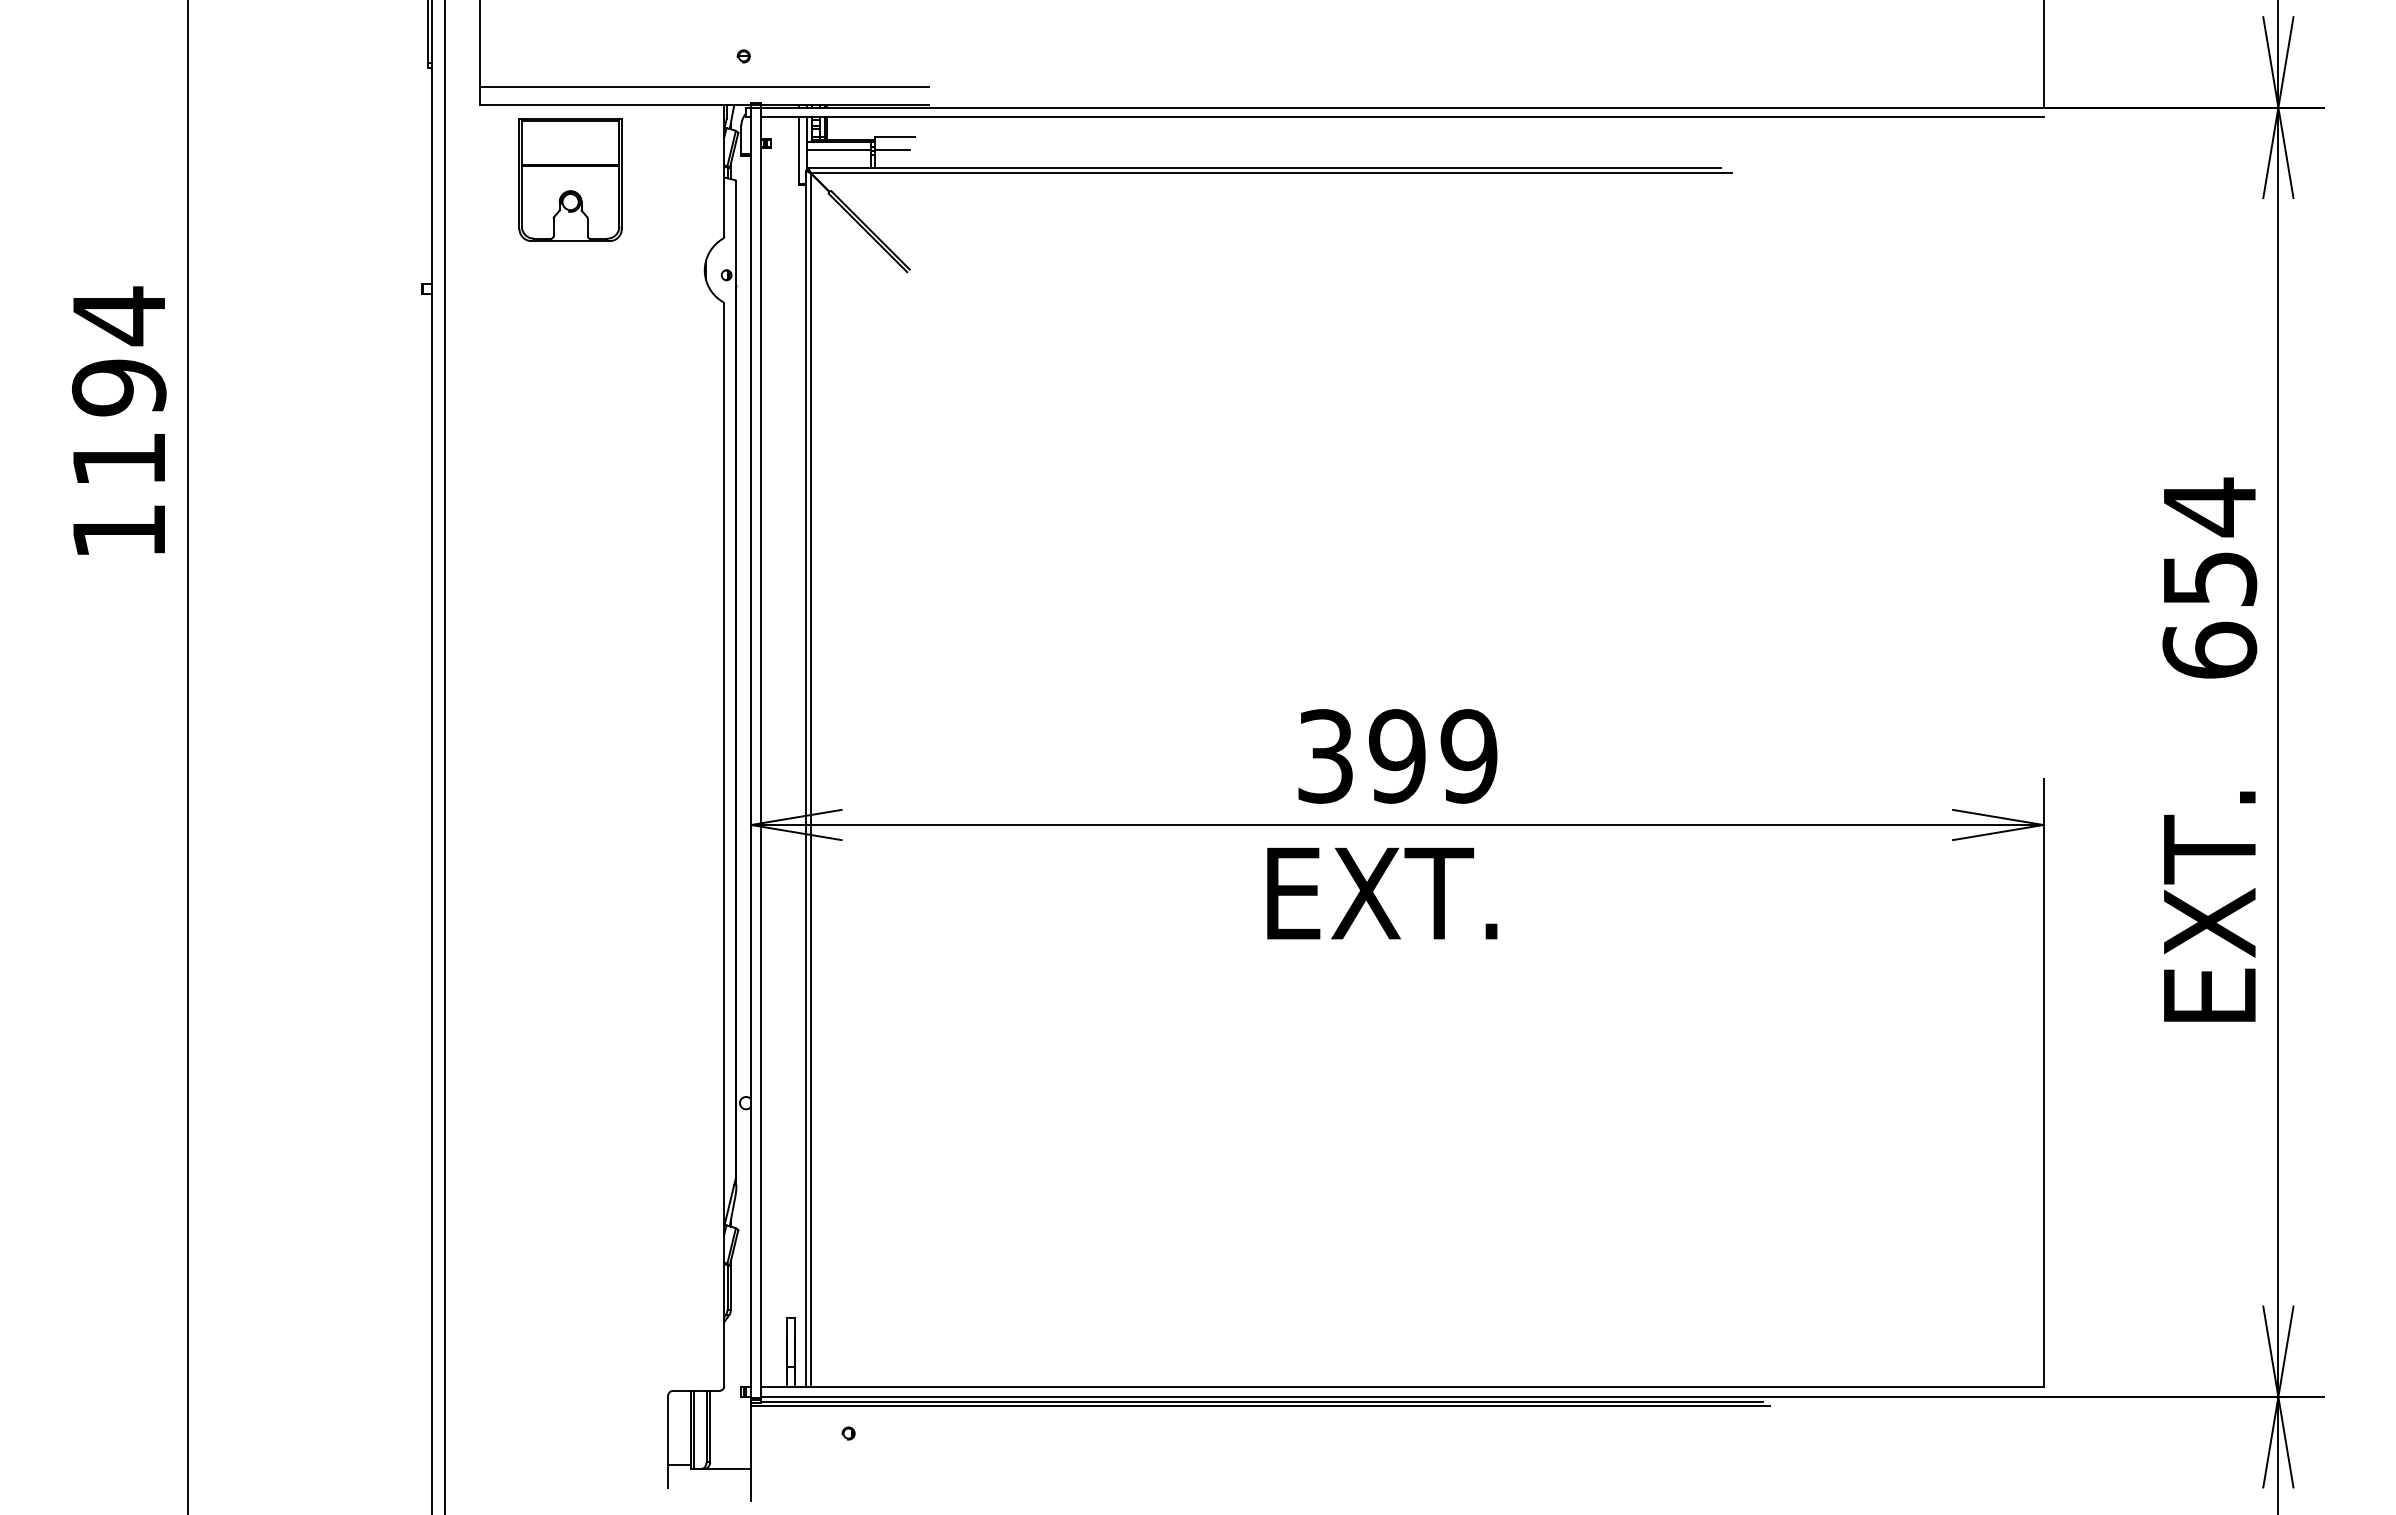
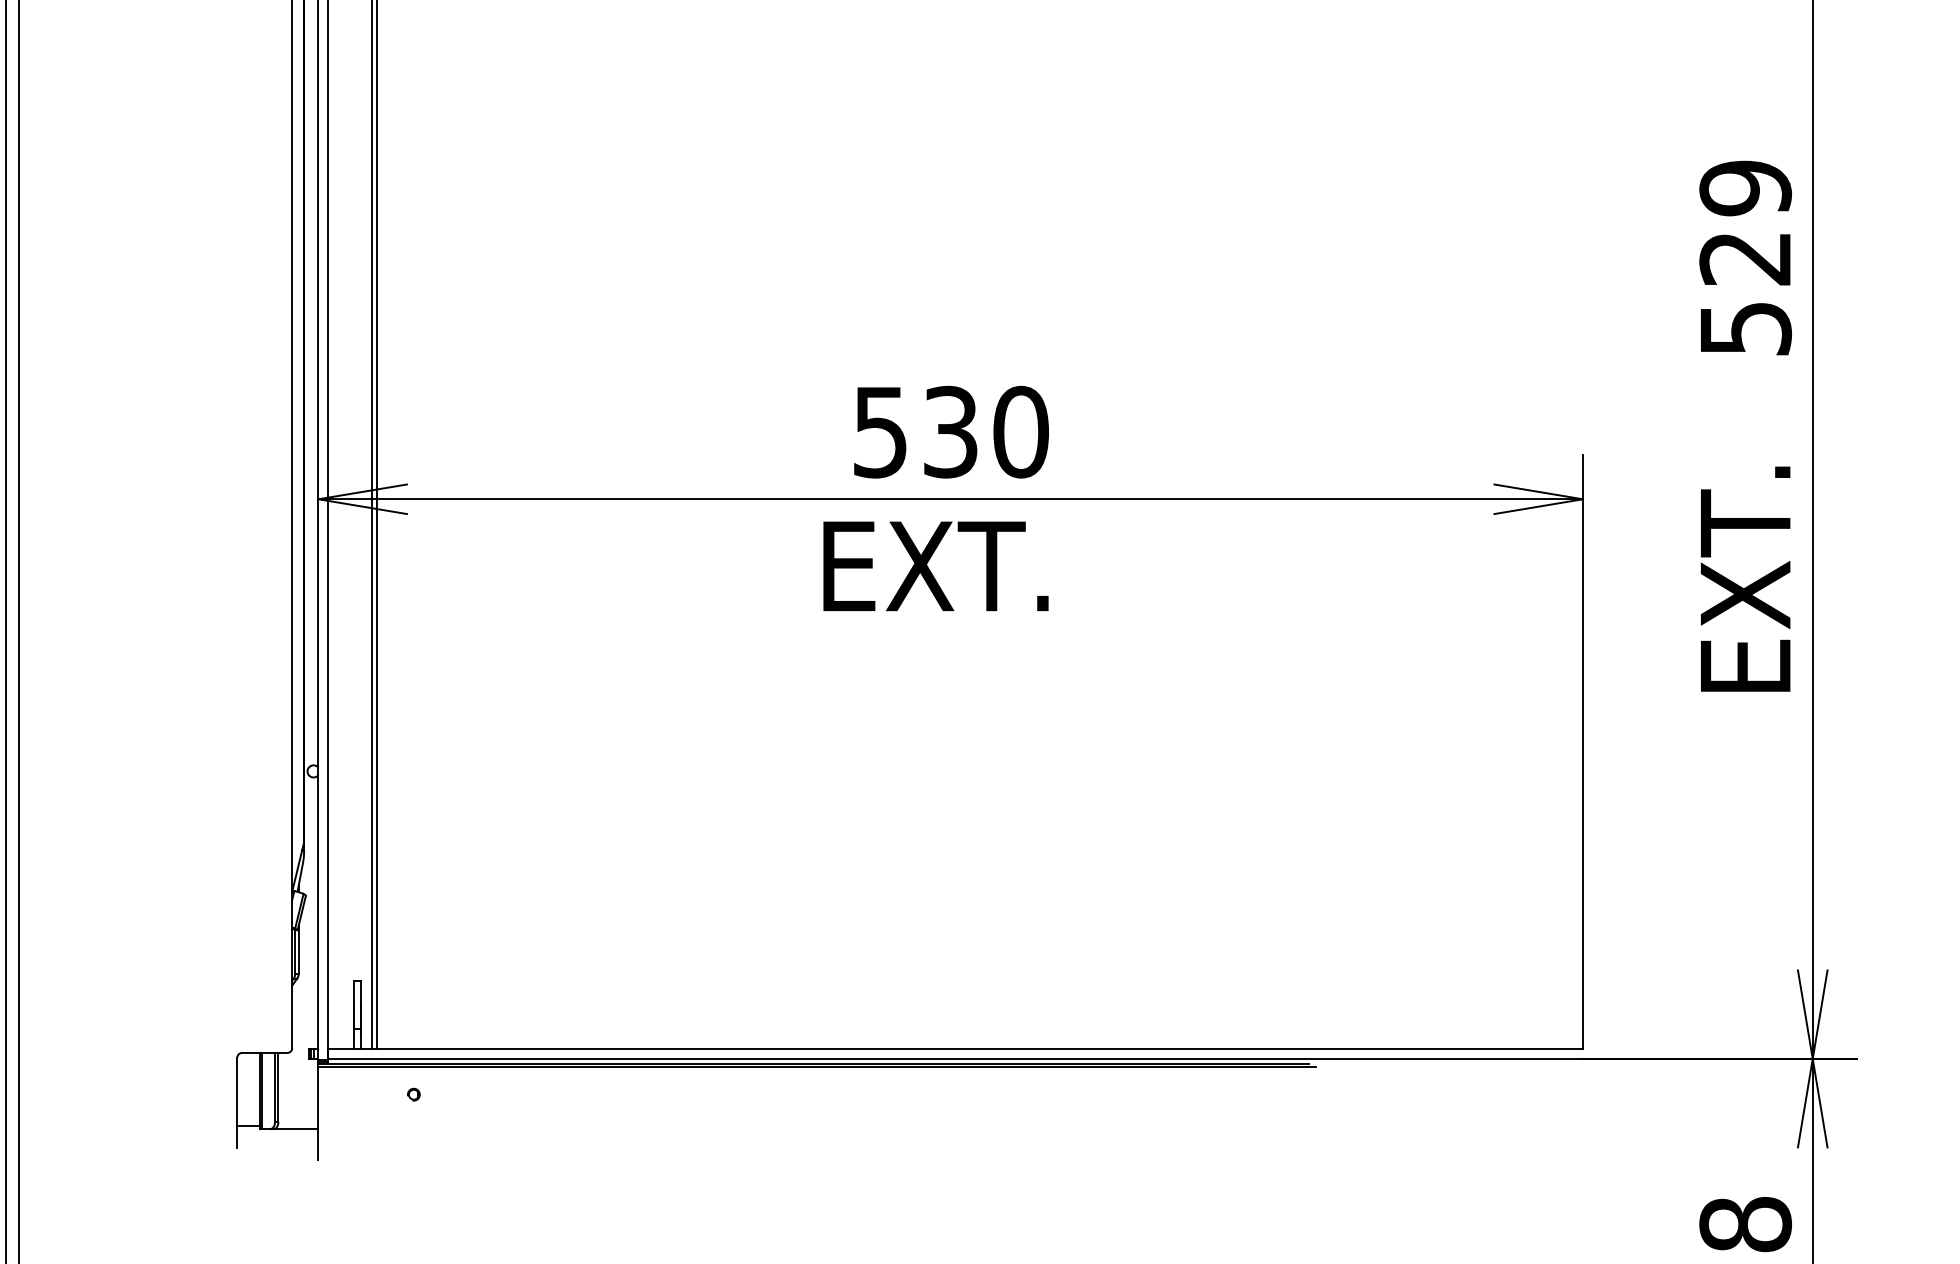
text: (2209, 577) -> (1745, 257), 654 -> 529
text: (1397, 756) -> (950, 432), 399 -> 530

